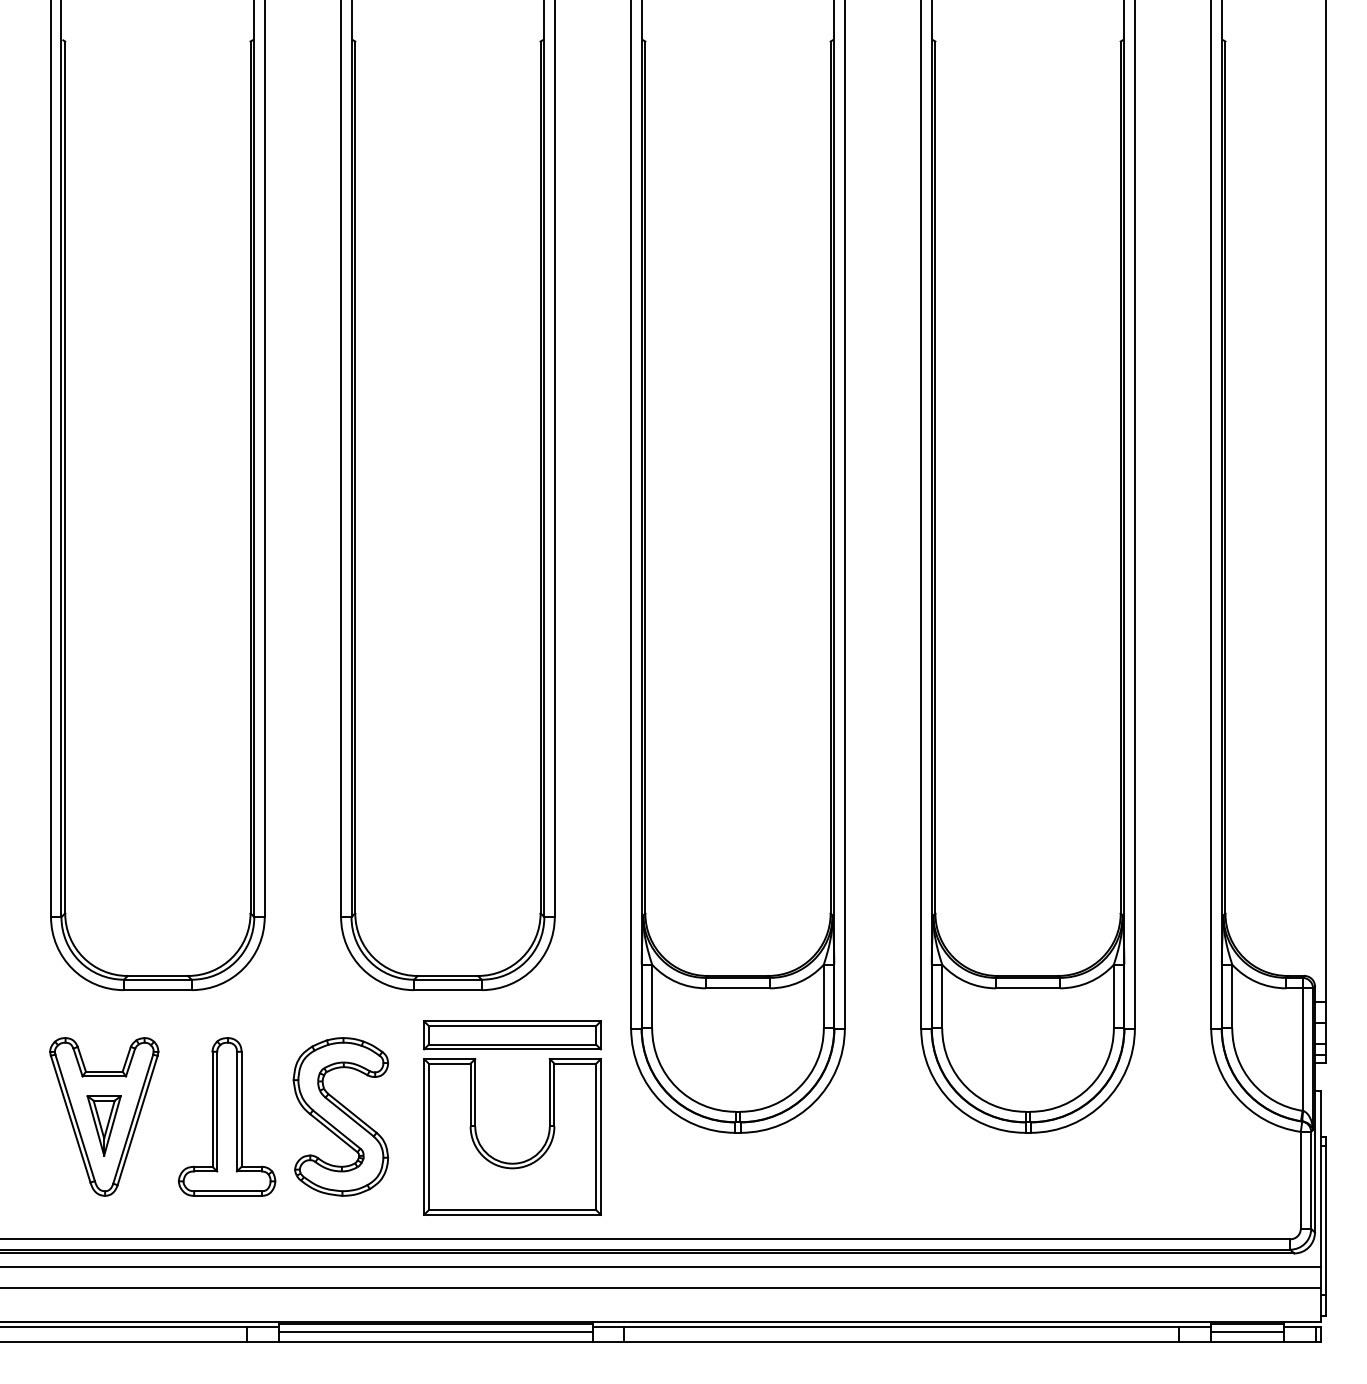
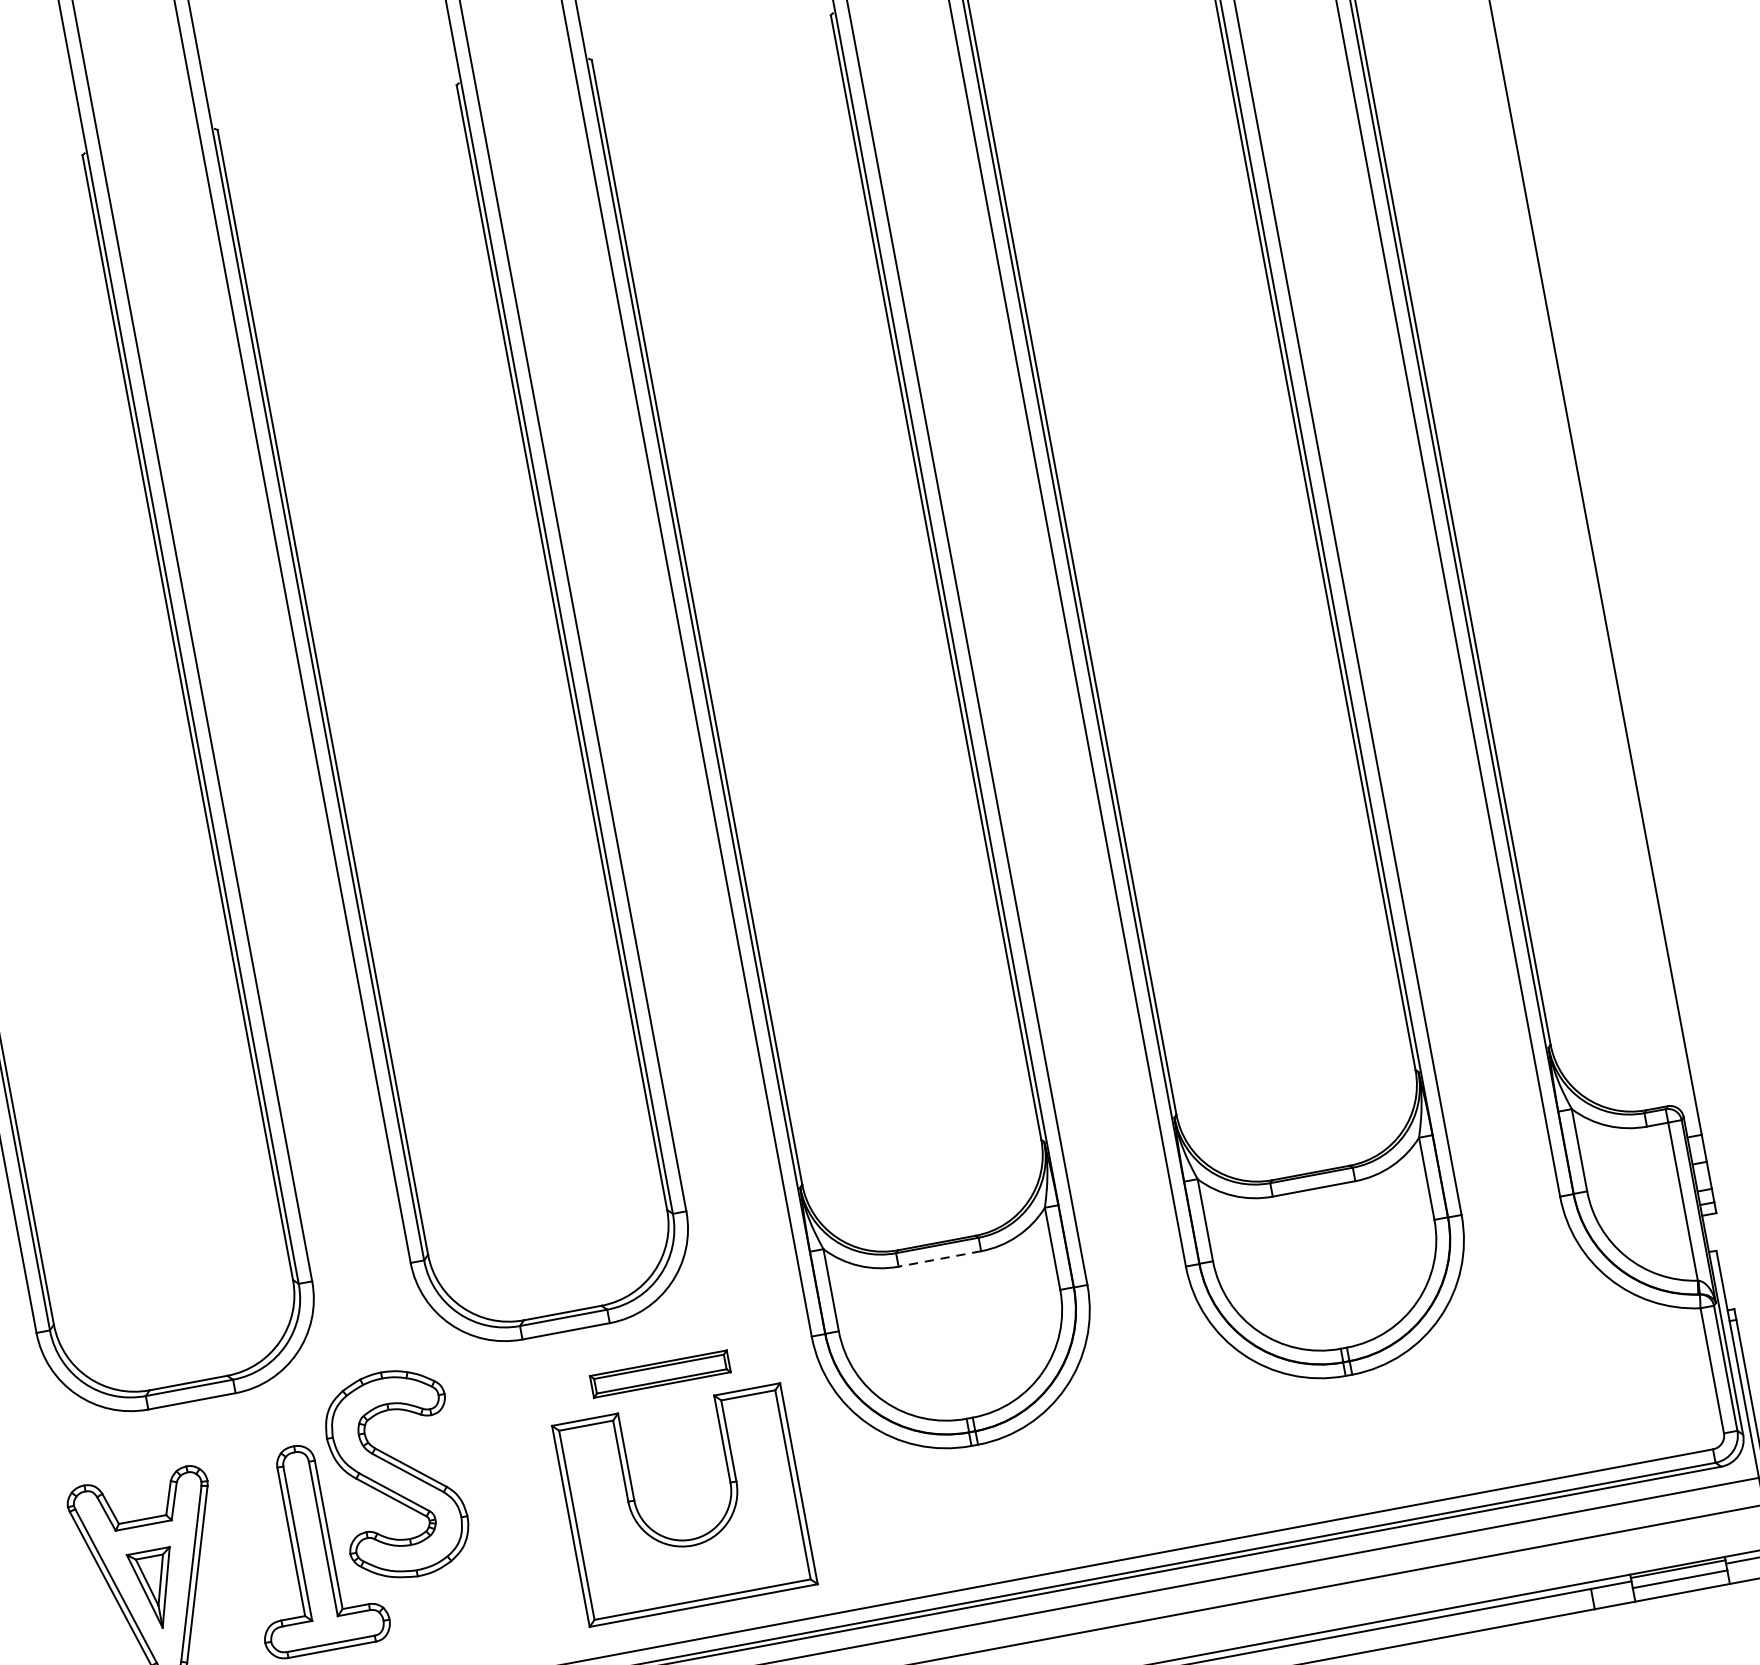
line: (738, 988) -> (940, 1259), solid -> dashed
part: (512, 1035) -> (660, 1374), size x0.6
part: (340, 1116) -> (396, 1474), moved

